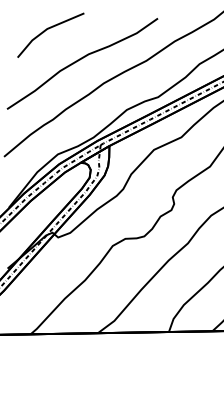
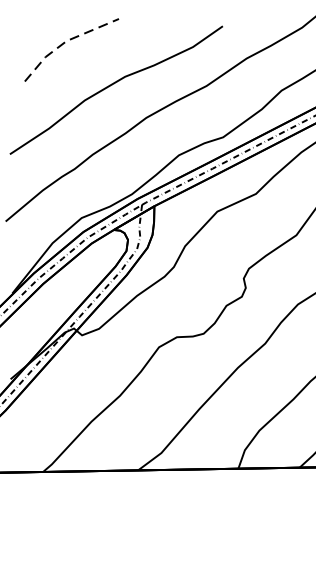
line: (47, 28) -> (66, 40), solid -> dashed

